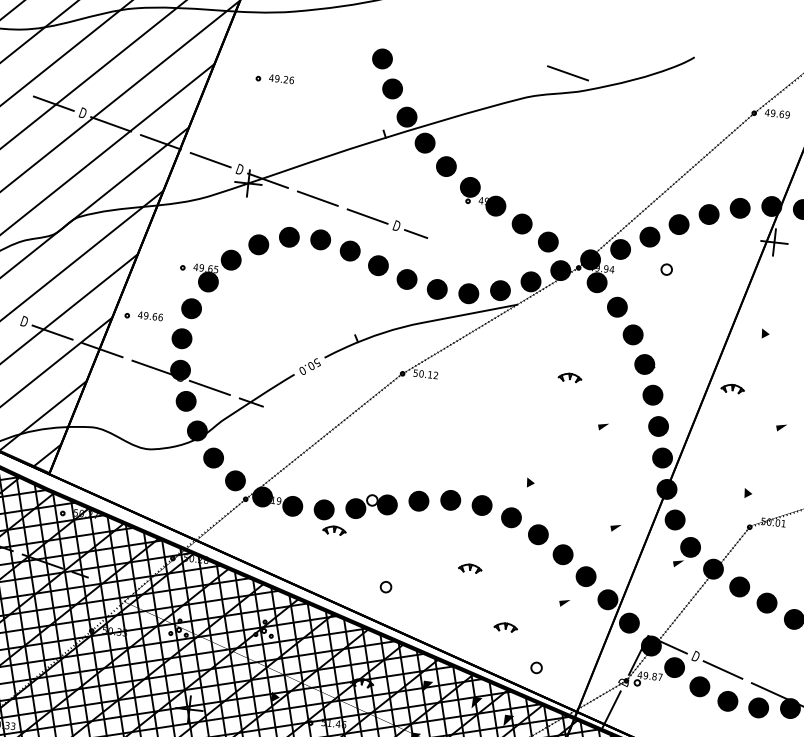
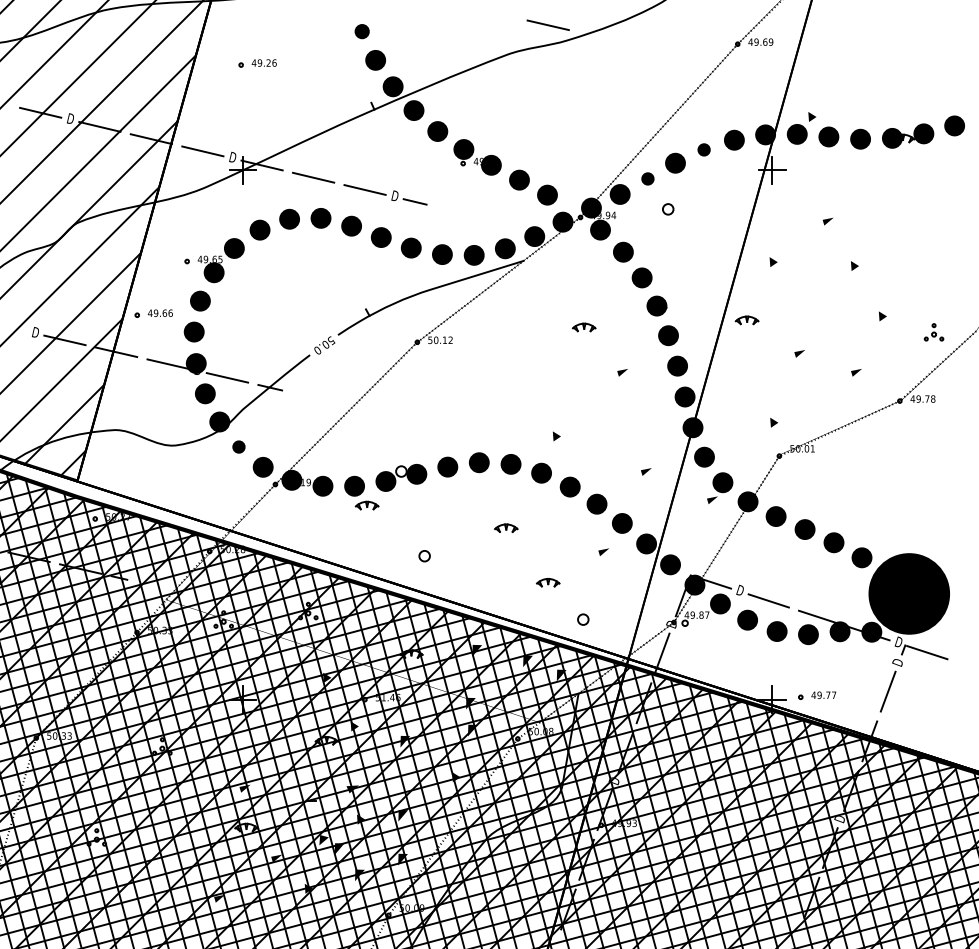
part: (381, 58) -> (361, 31), size x0.7
part: (708, 214) -> (703, 149), size x0.6
part: (649, 236) -> (647, 178), size x0.6
part: (213, 457) -> (238, 446), size x0.6

